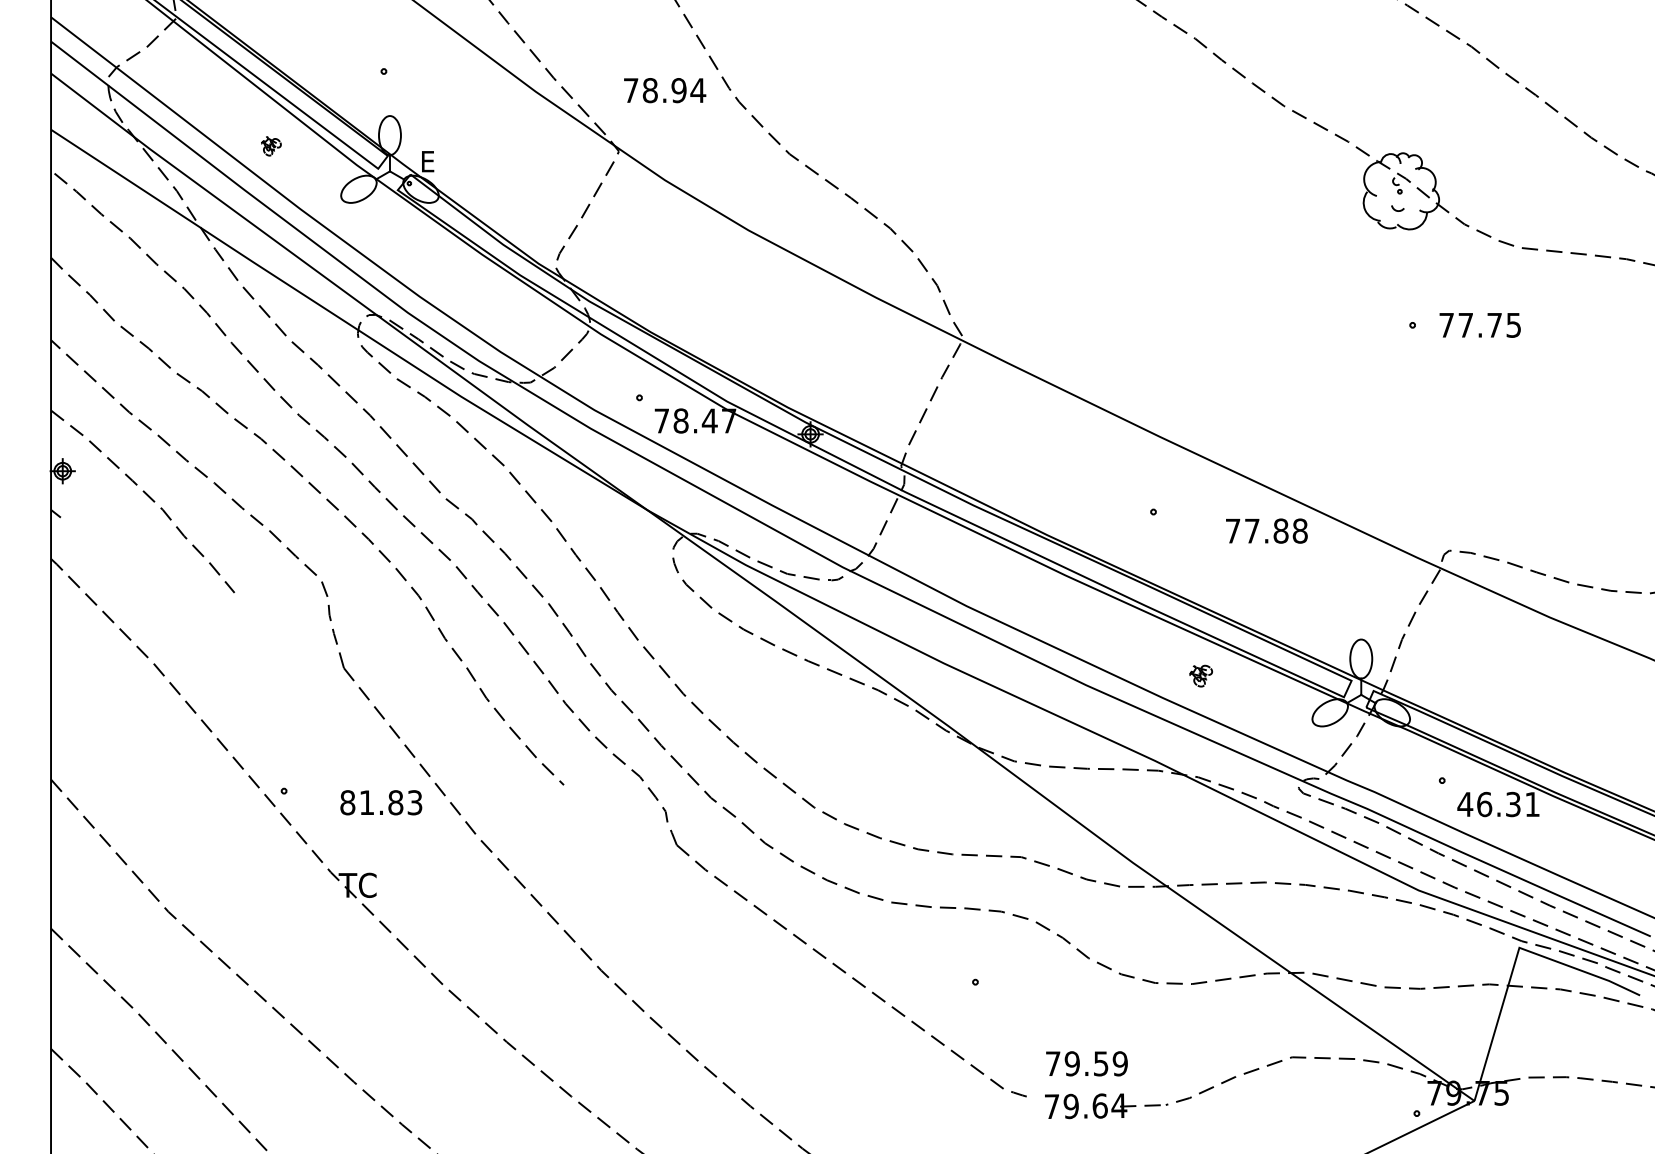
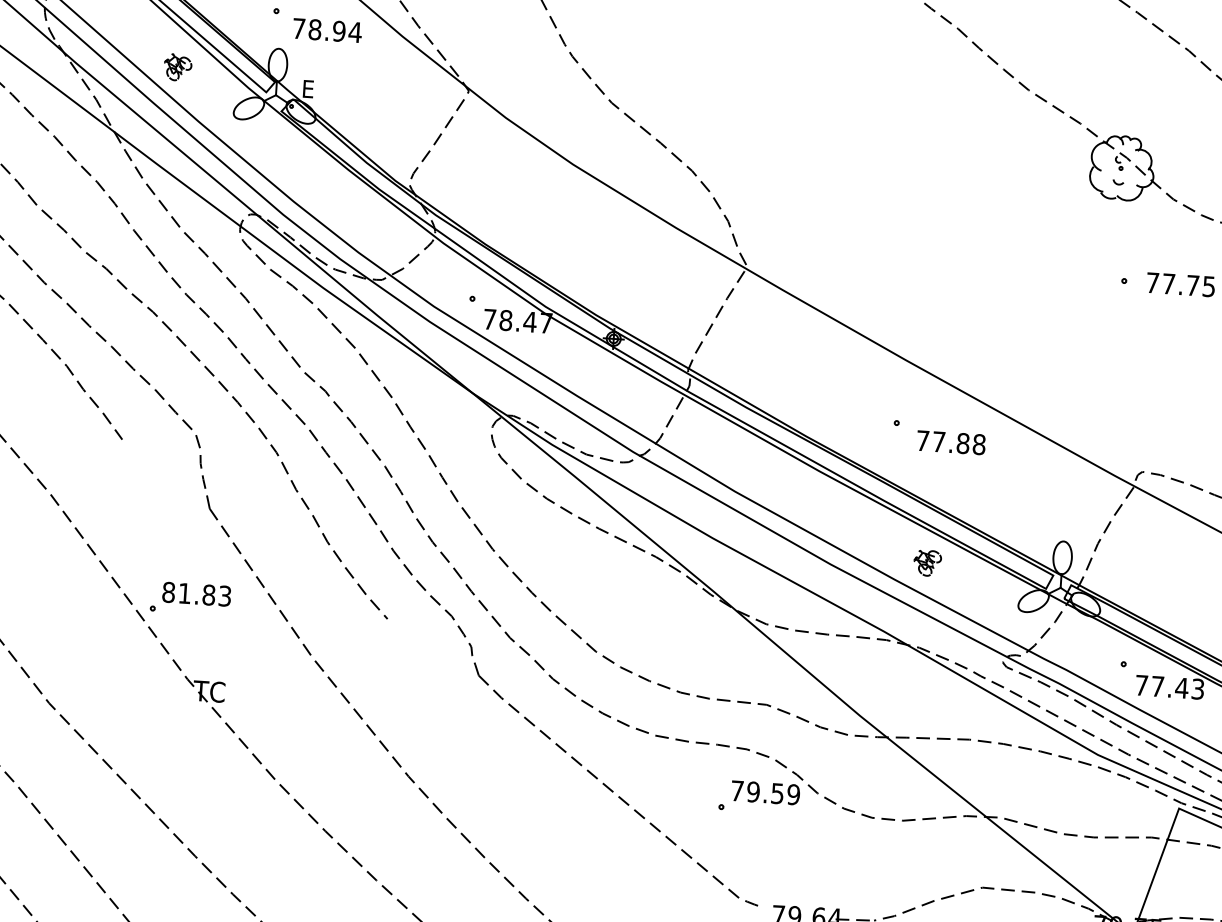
text: (665, 90) -> (327, 30), moved
part: (271, 146) -> (178, 67), size x1.67
text: (1266, 530) -> (951, 442), moved
part: (1200, 675) -> (927, 562), size x1.43
text: (381, 802) -> (197, 594), moved
text: (1498, 804) -> (1169, 687), 46.31 -> 77.43
text: (1086, 1063) -> (765, 792), moved

